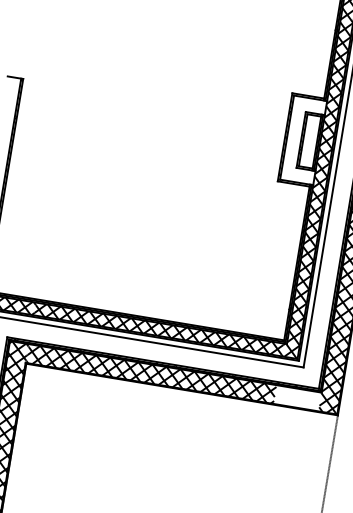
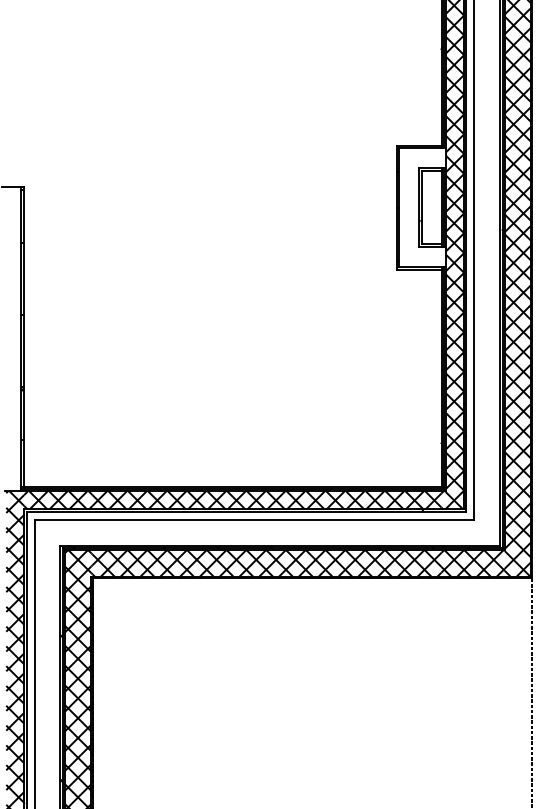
hatch: (297, 398) -> (472, 563), added

